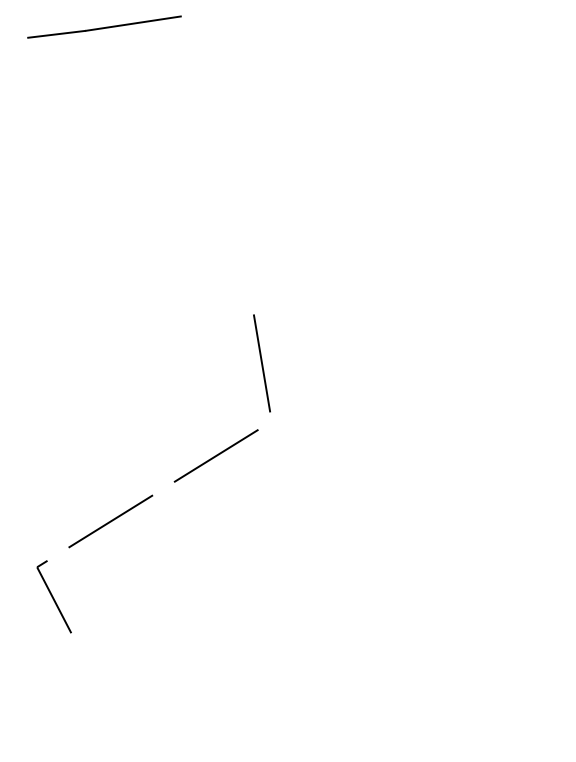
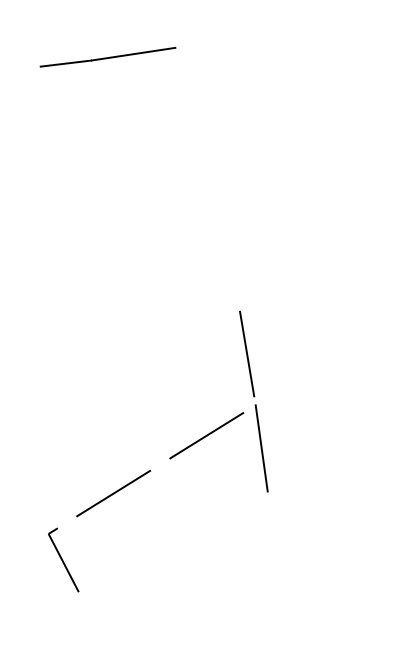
line: (278, 470) -> (261, 448), added

